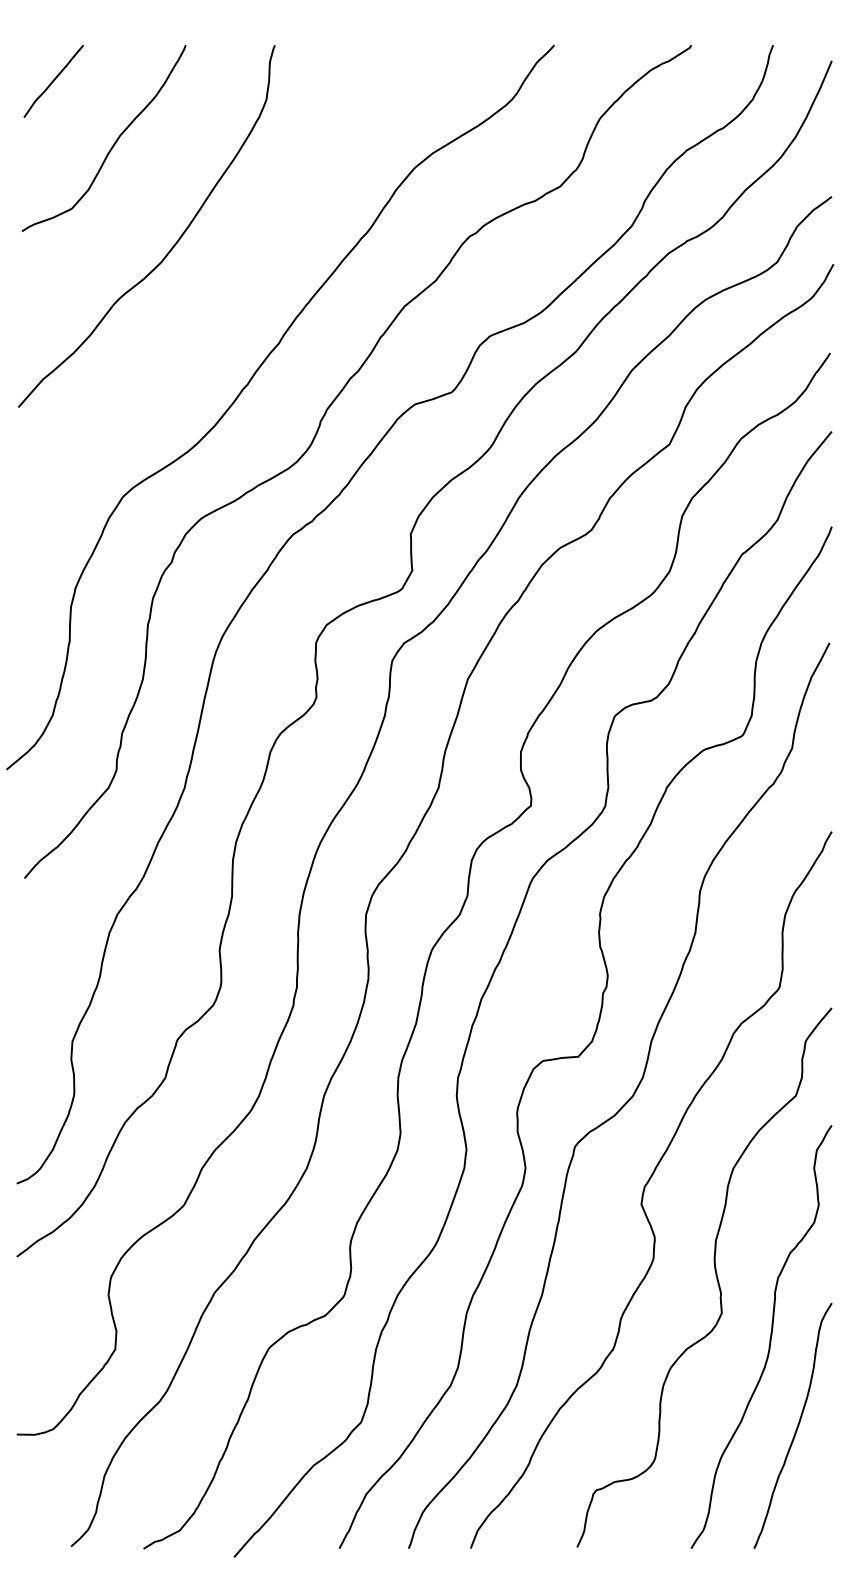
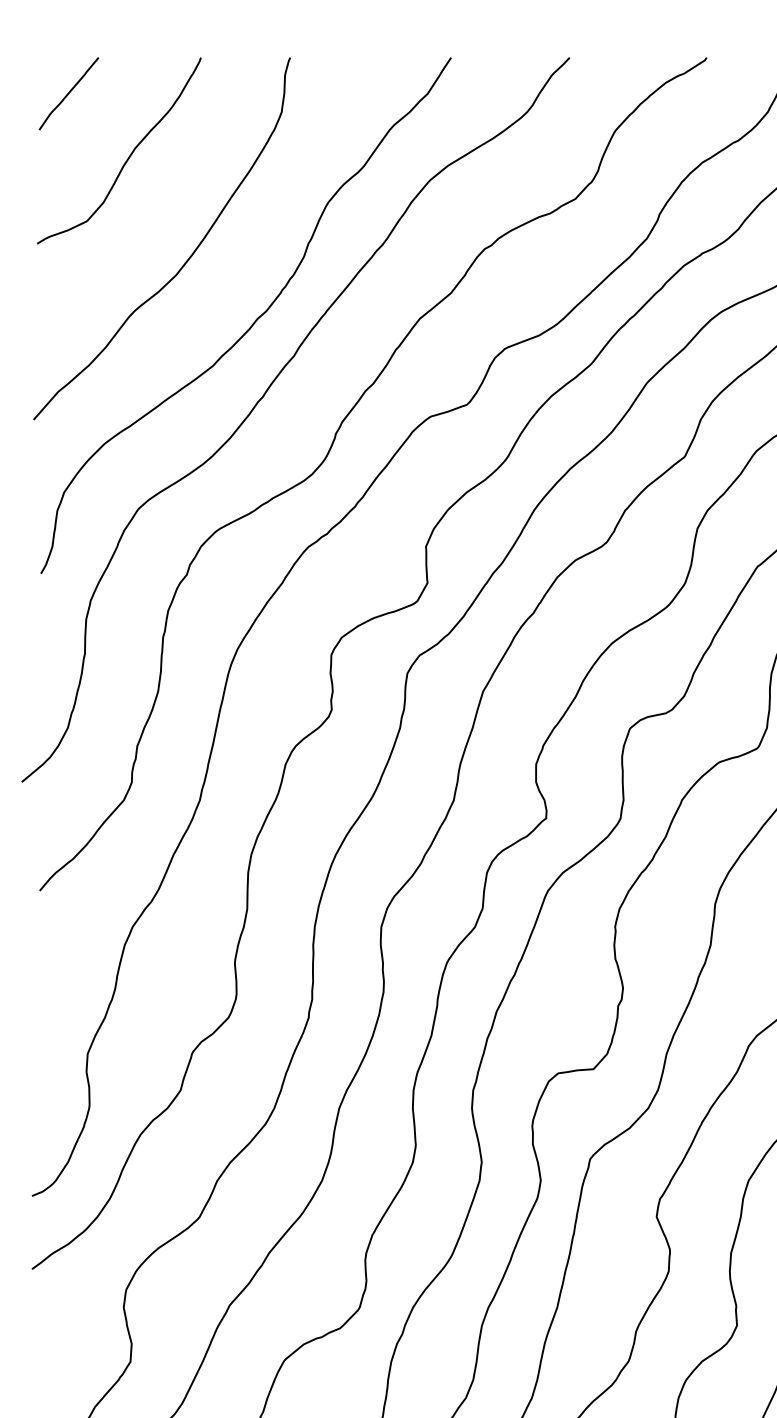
curve: (238, 309) -> (253, 321), added

